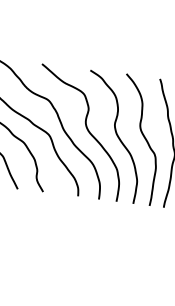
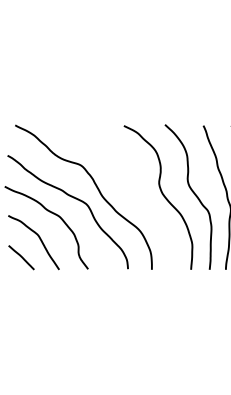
curve: (86, 130) -> (128, 193), removed

